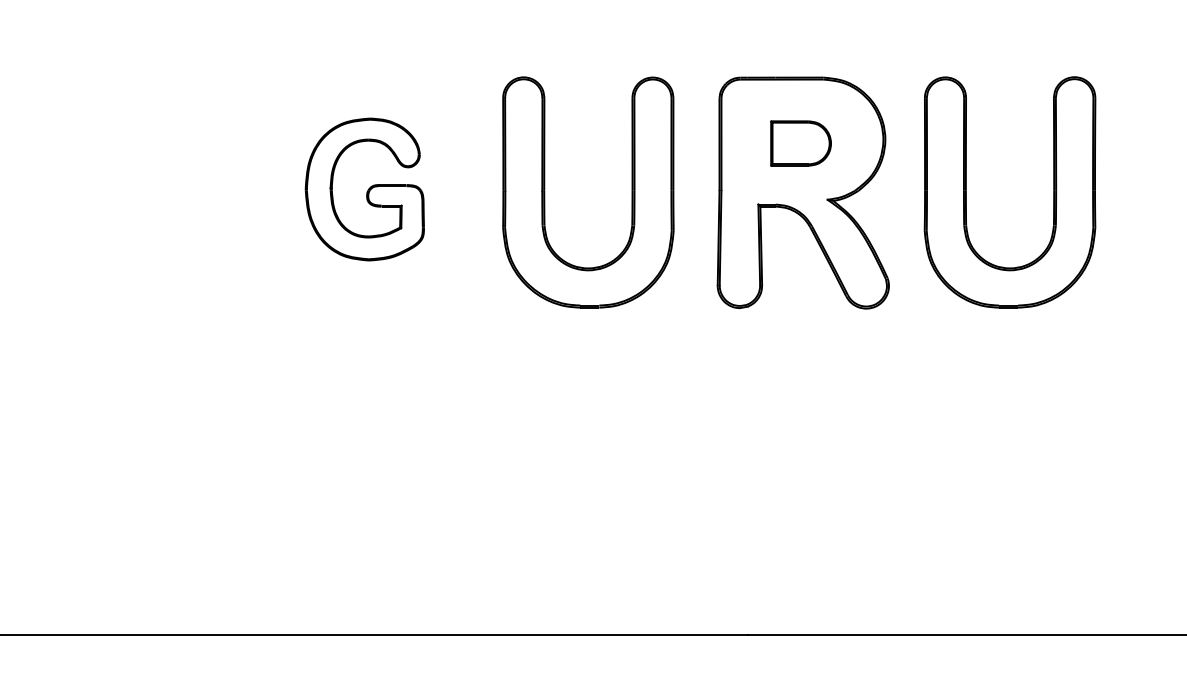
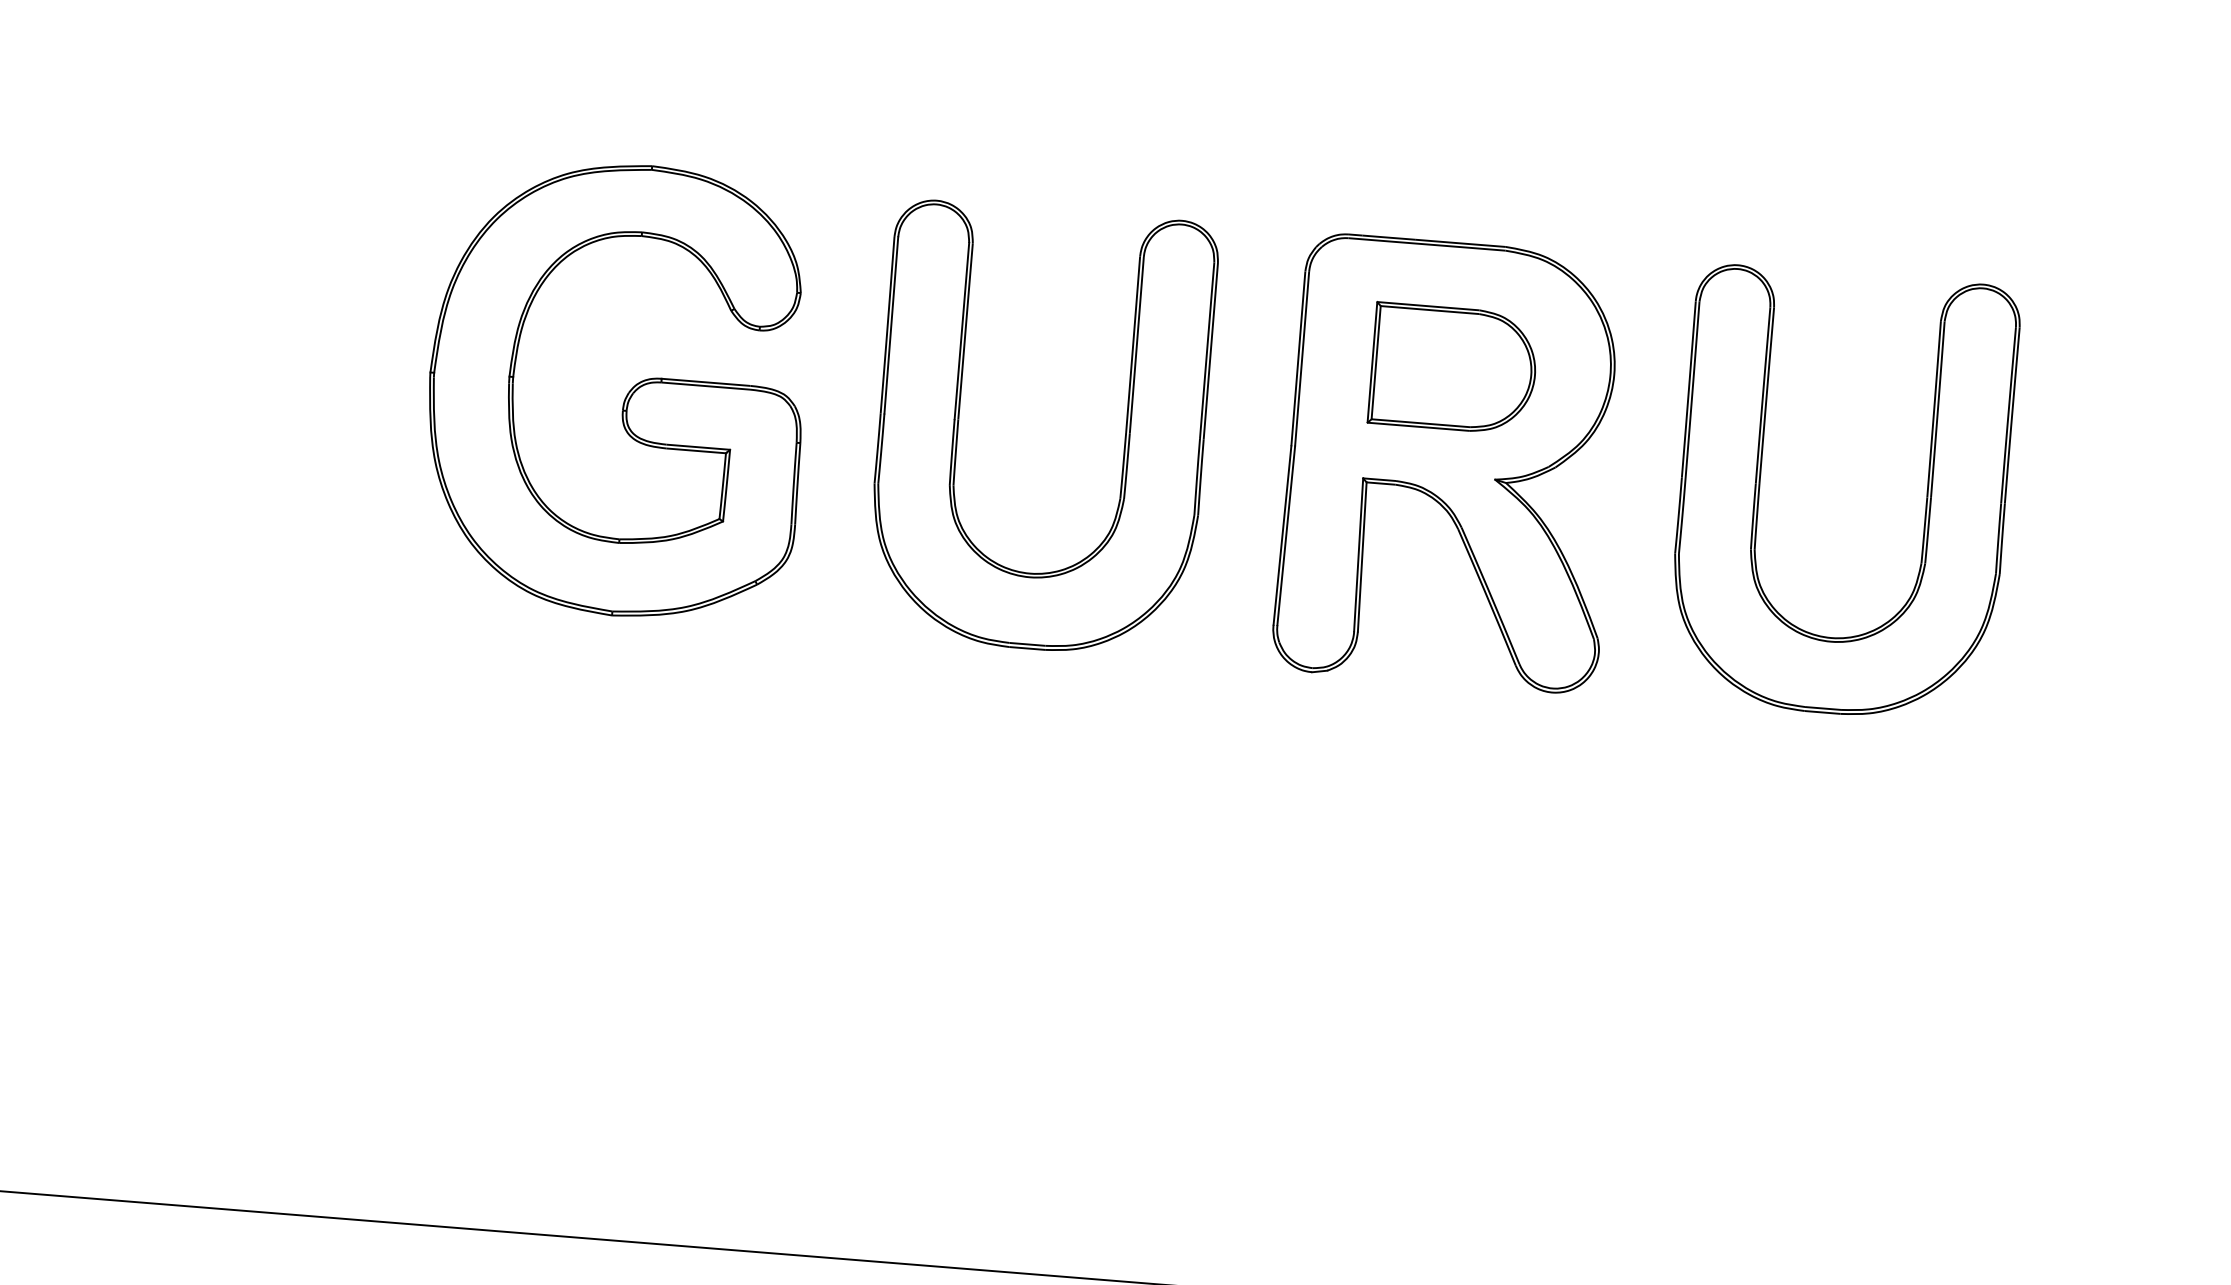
part: (800, 143) -> (1452, 368), size x1.43
part: (364, 189) -> (617, 389), size x1.67

